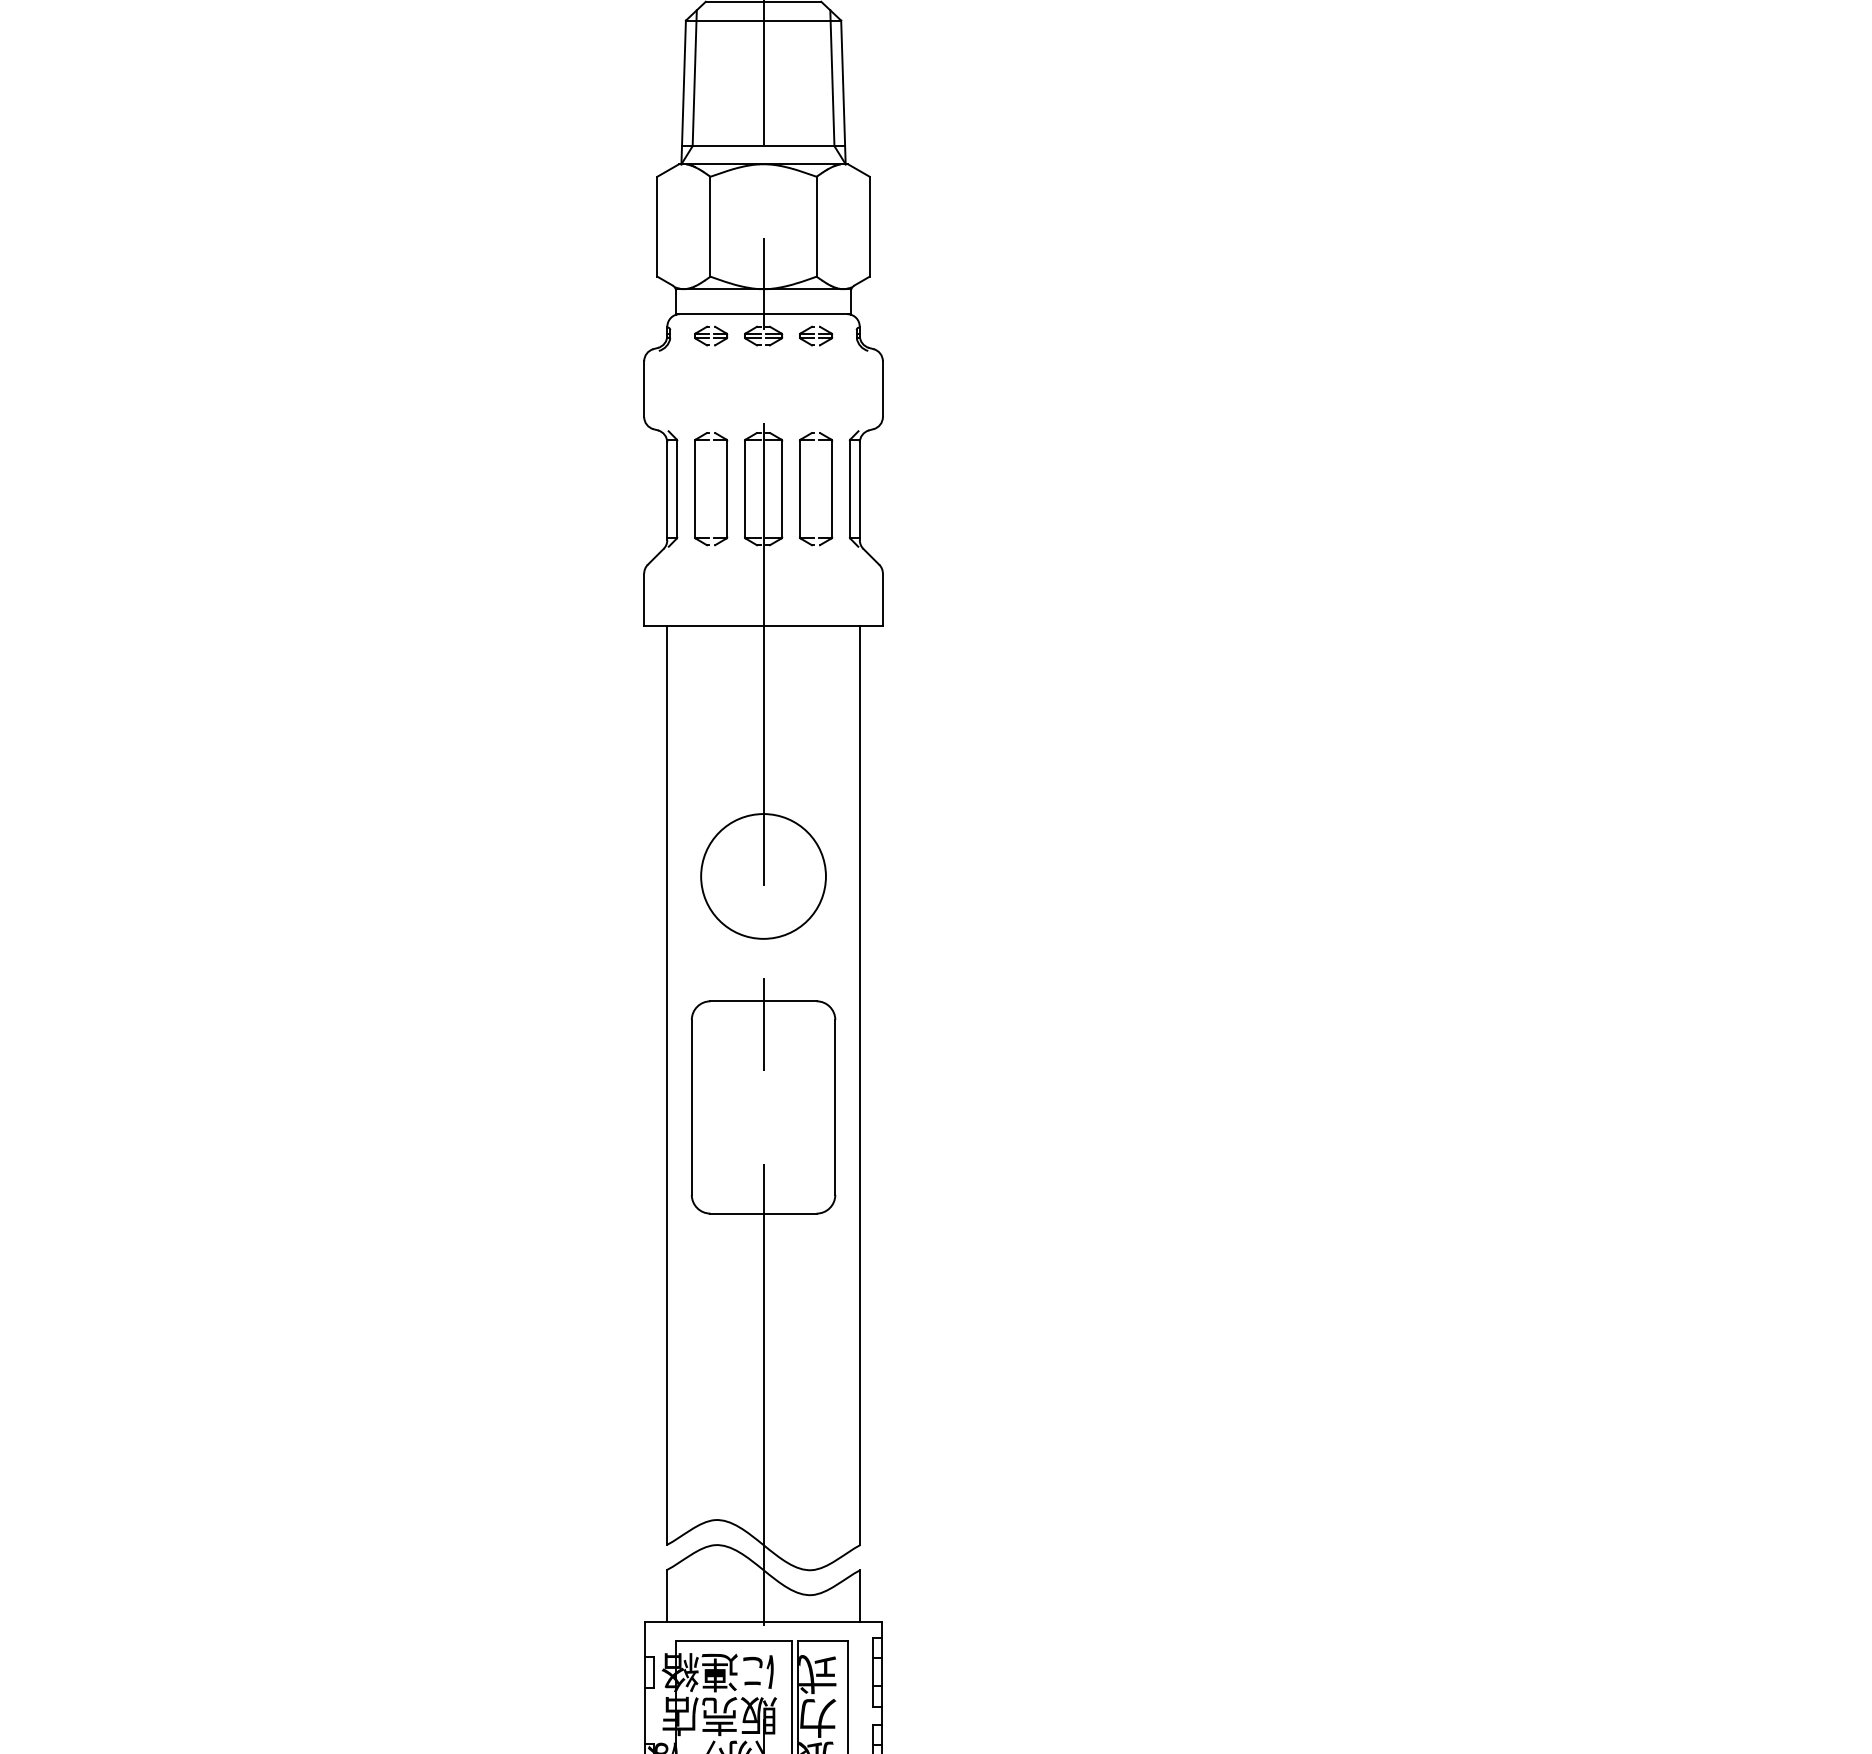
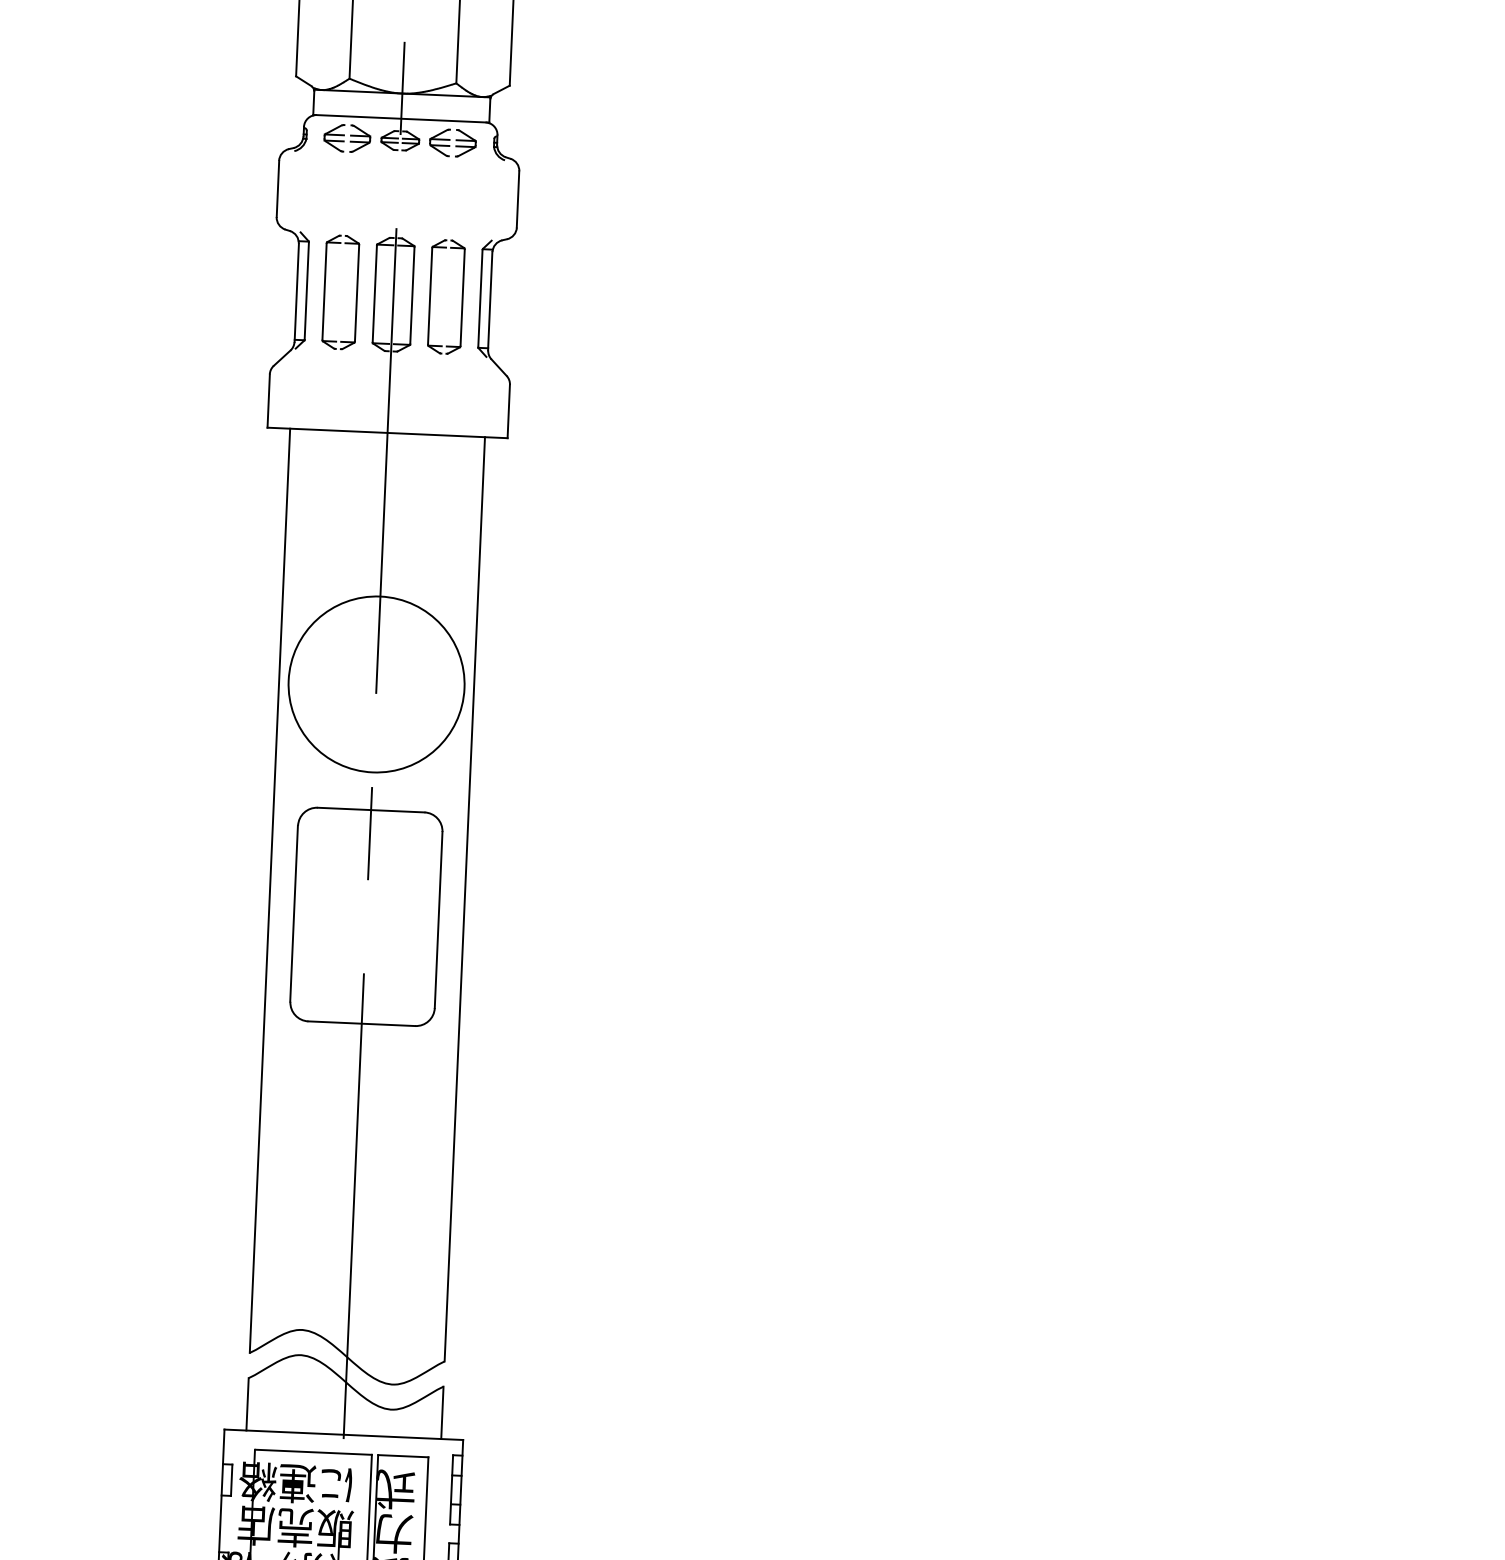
part: (711, 335) -> (347, 137), size x1.4
part: (816, 335) -> (453, 142), size x1.4
circle: (763, 876) -> (376, 684), size x1.4

